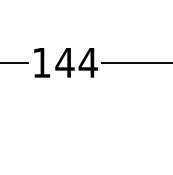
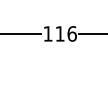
text: (77, 61) -> (66, 33), 144 -> 116

